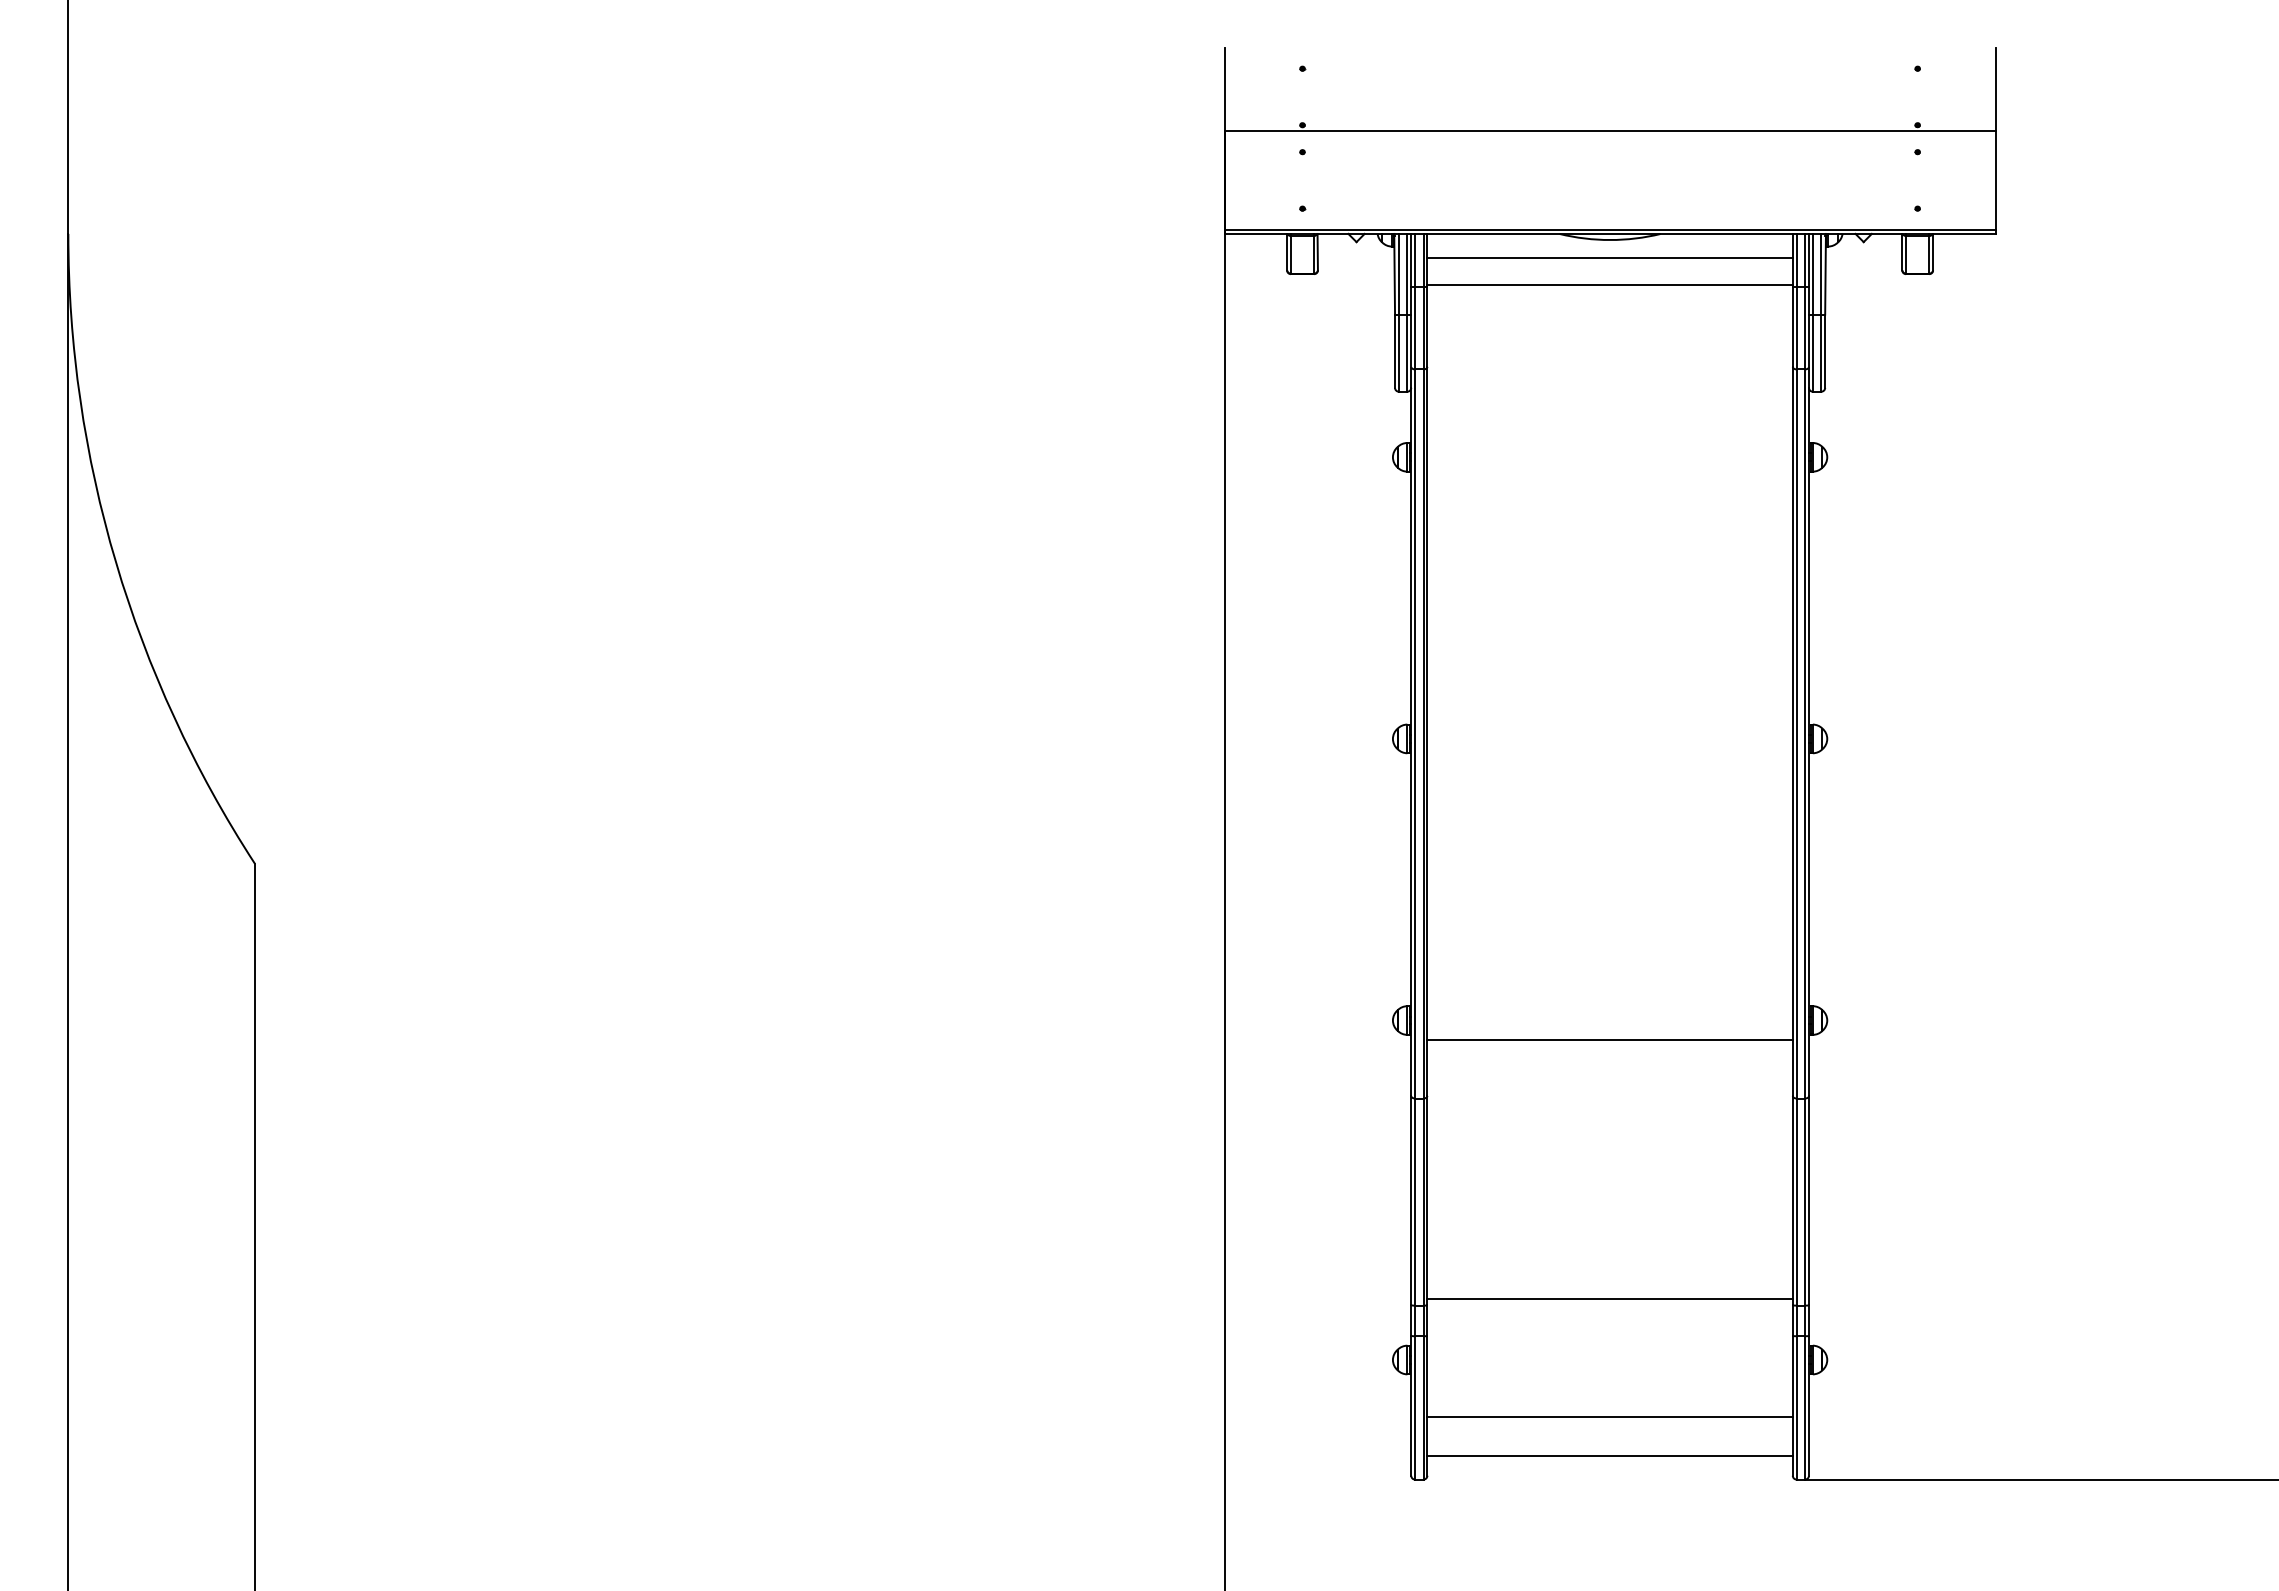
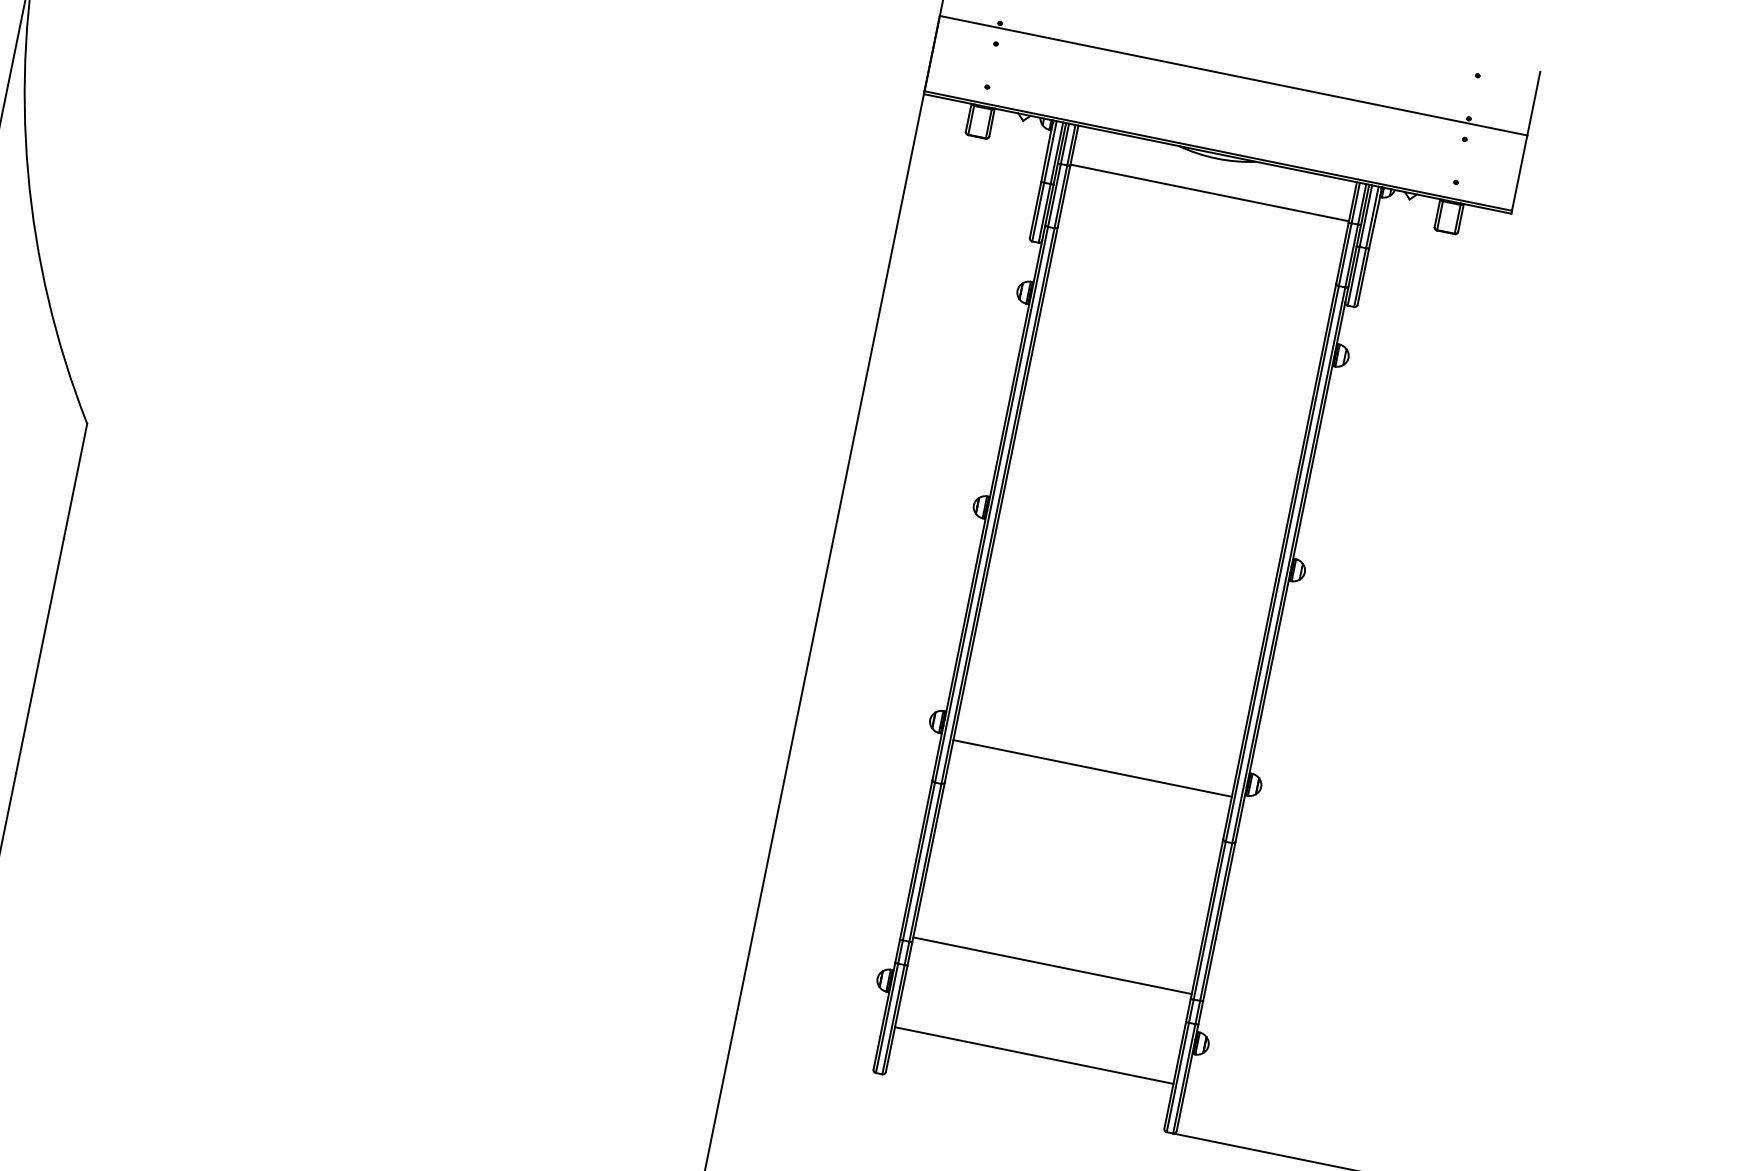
line: (1609, 258) -> (1213, 172), removed
line: (1609, 1456) -> (1027, 1085), removed

